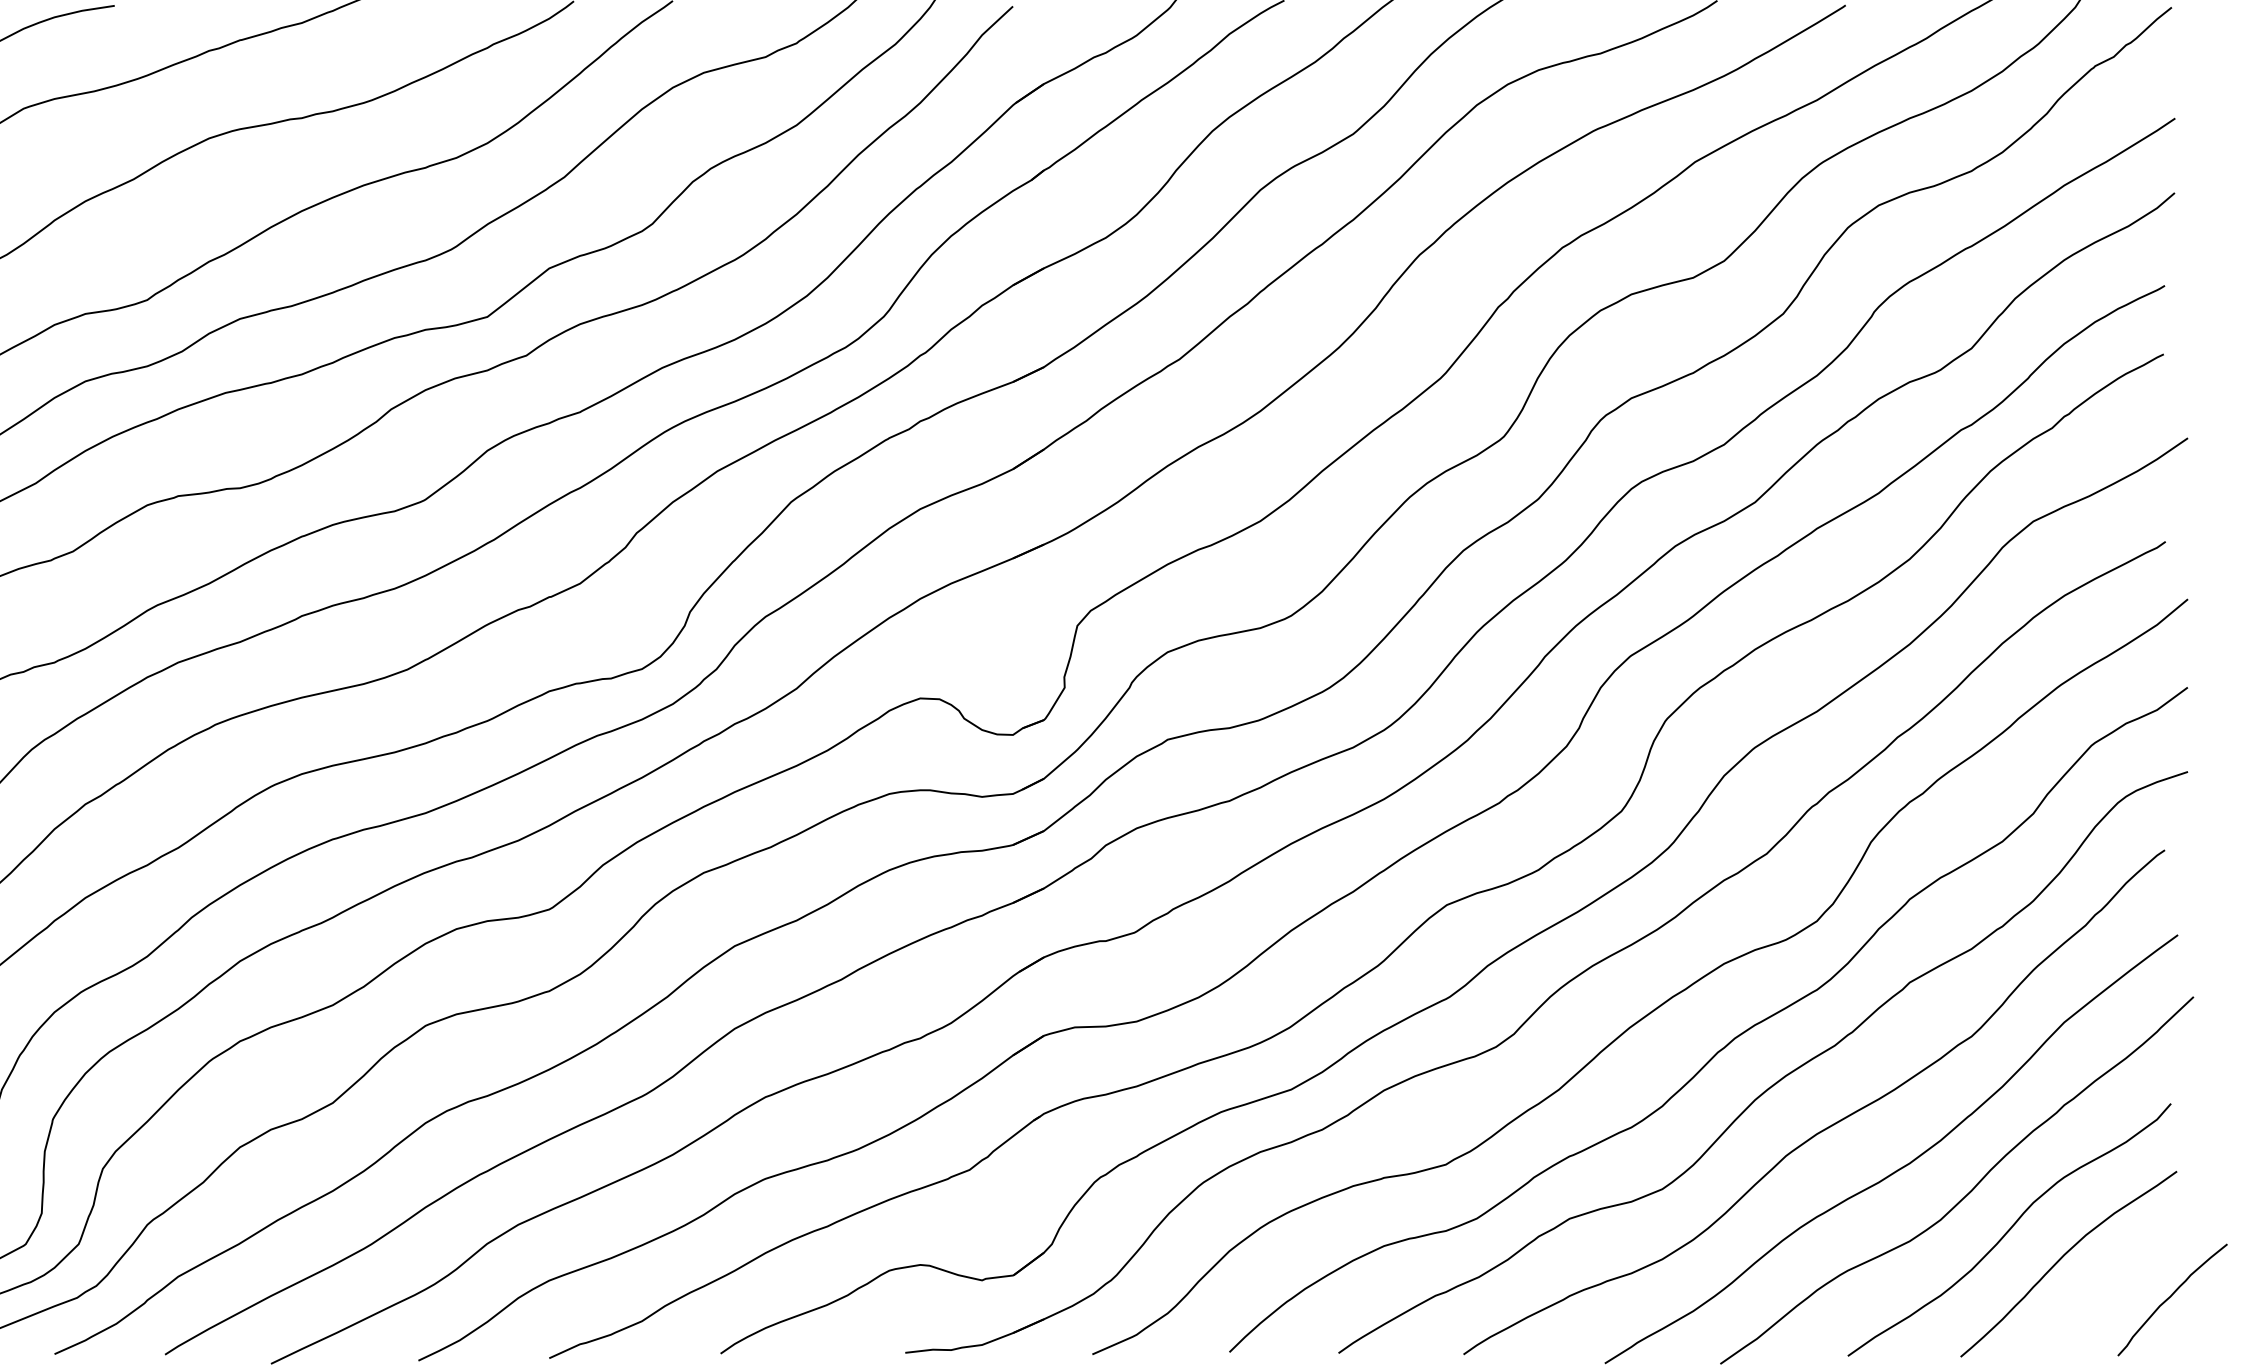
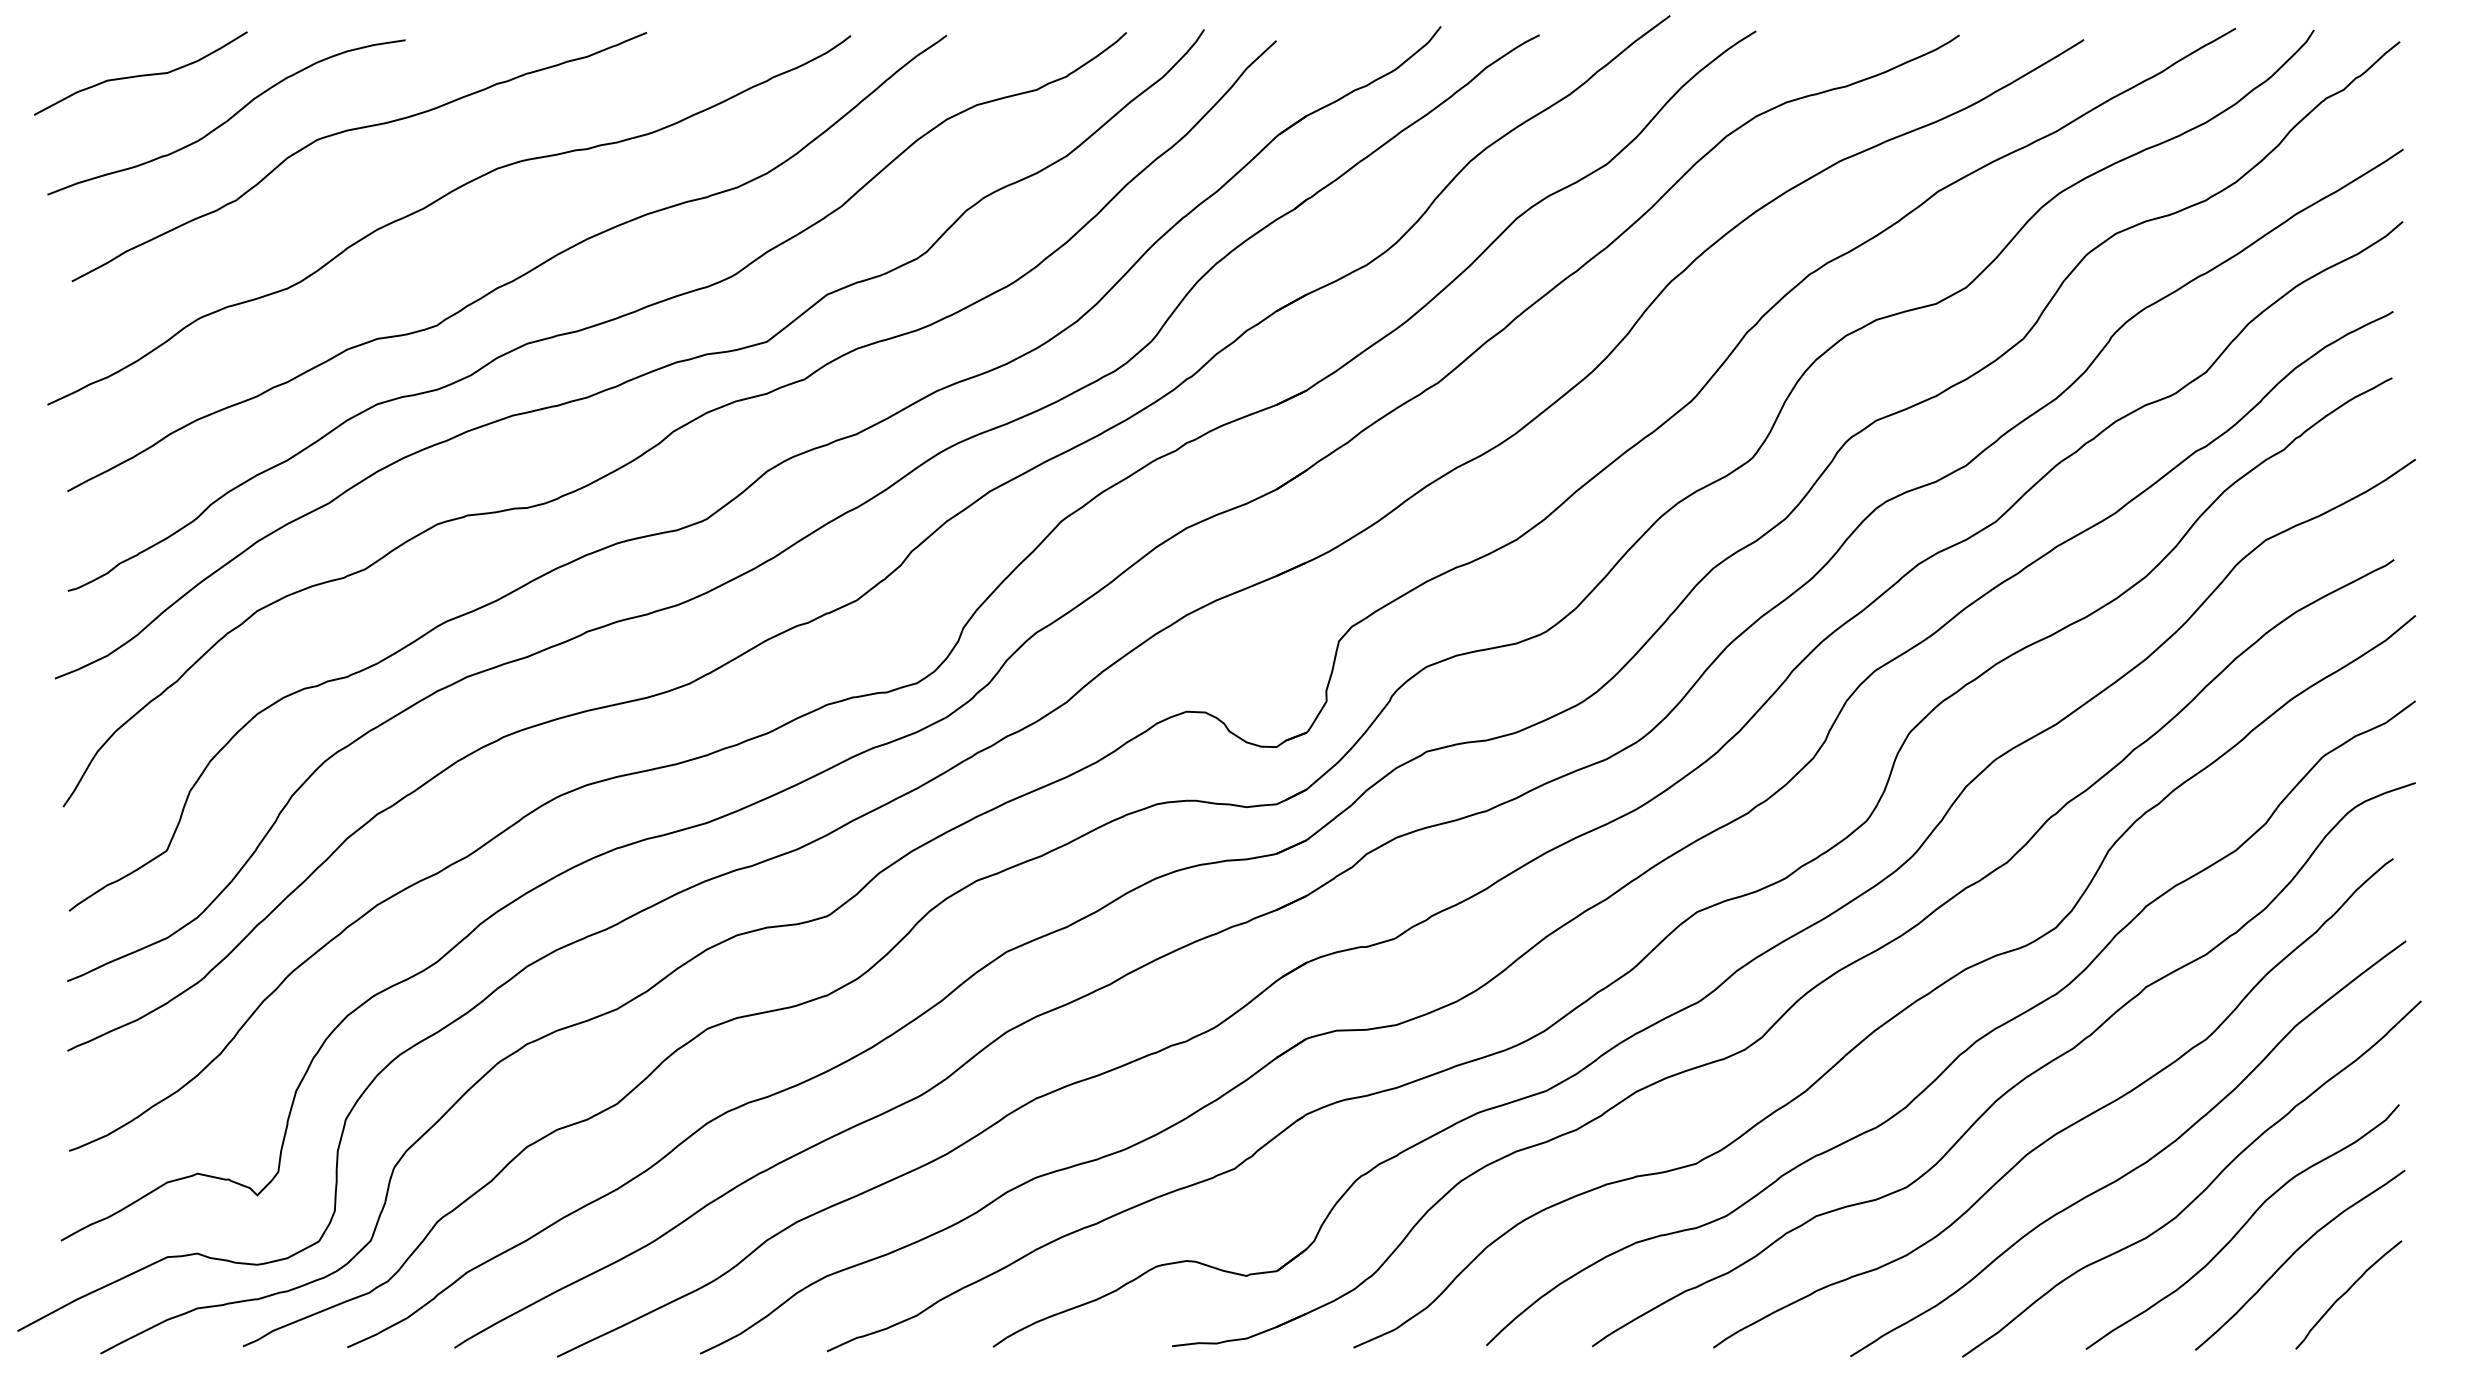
curve: (2171, 1297) -> (2347, 1292), moved

